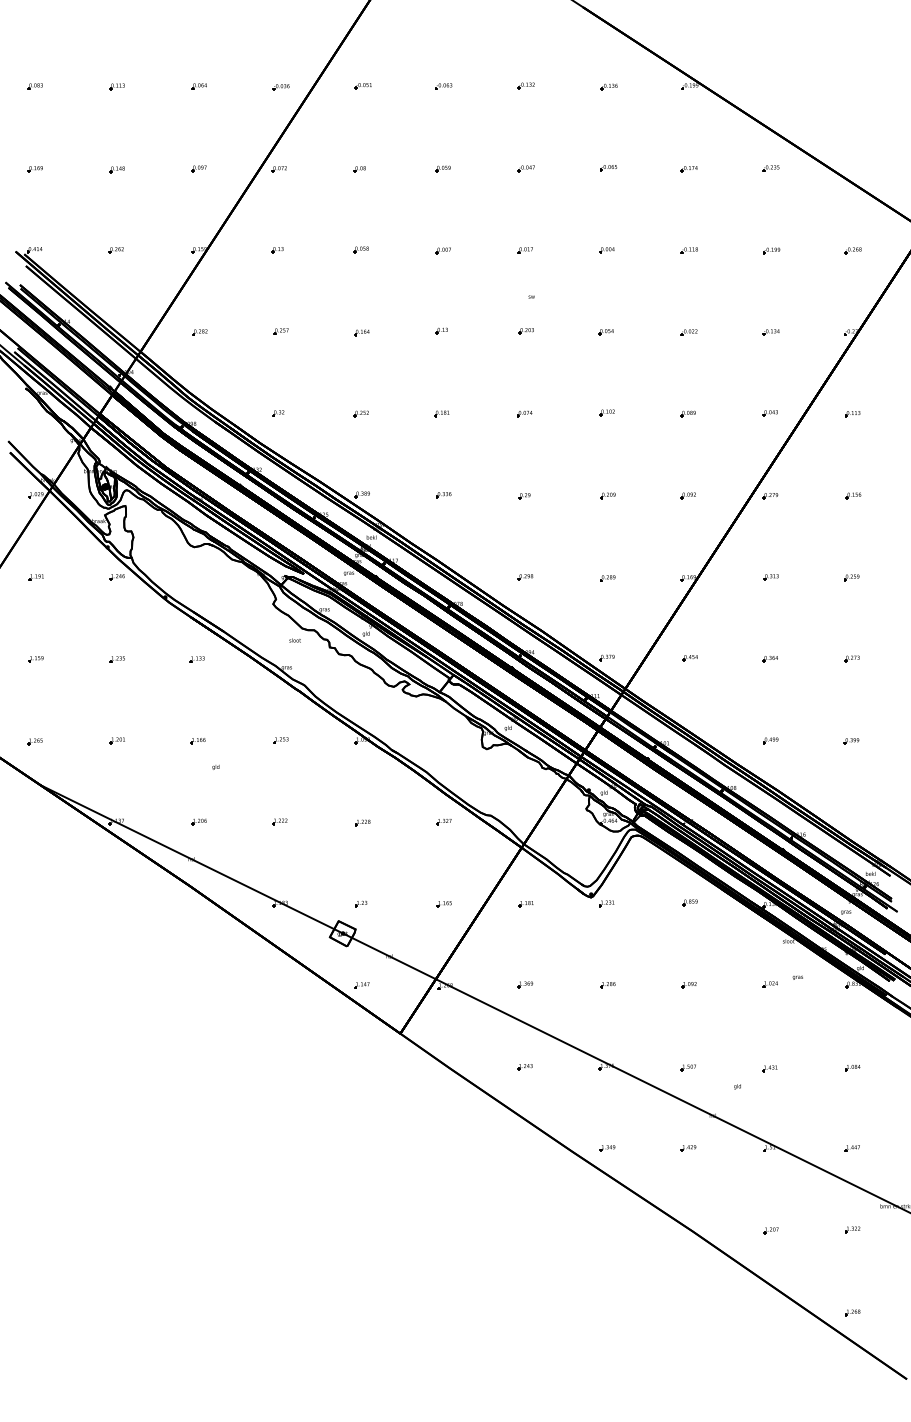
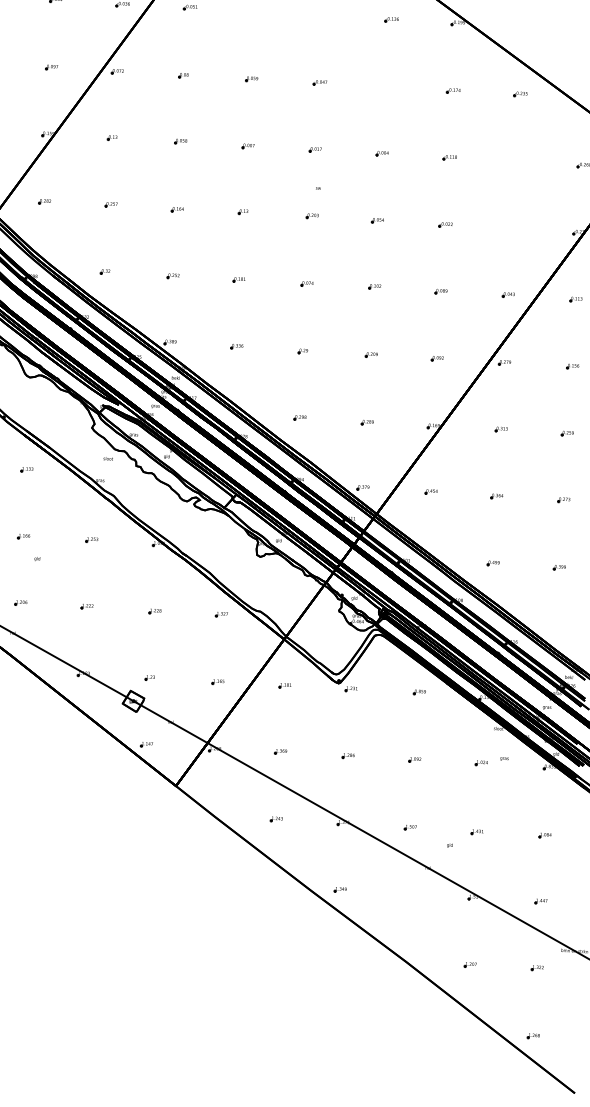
part: (525, 85) -> (323, 14), removed
part: (443, 86) -> (256, 11), removed
part: (608, 168) -> (387, 86), removed
part: (771, 250) -> (517, 161), removed
part: (770, 332) -> (512, 228), removed
part: (688, 1148) -> (406, 893), removed

